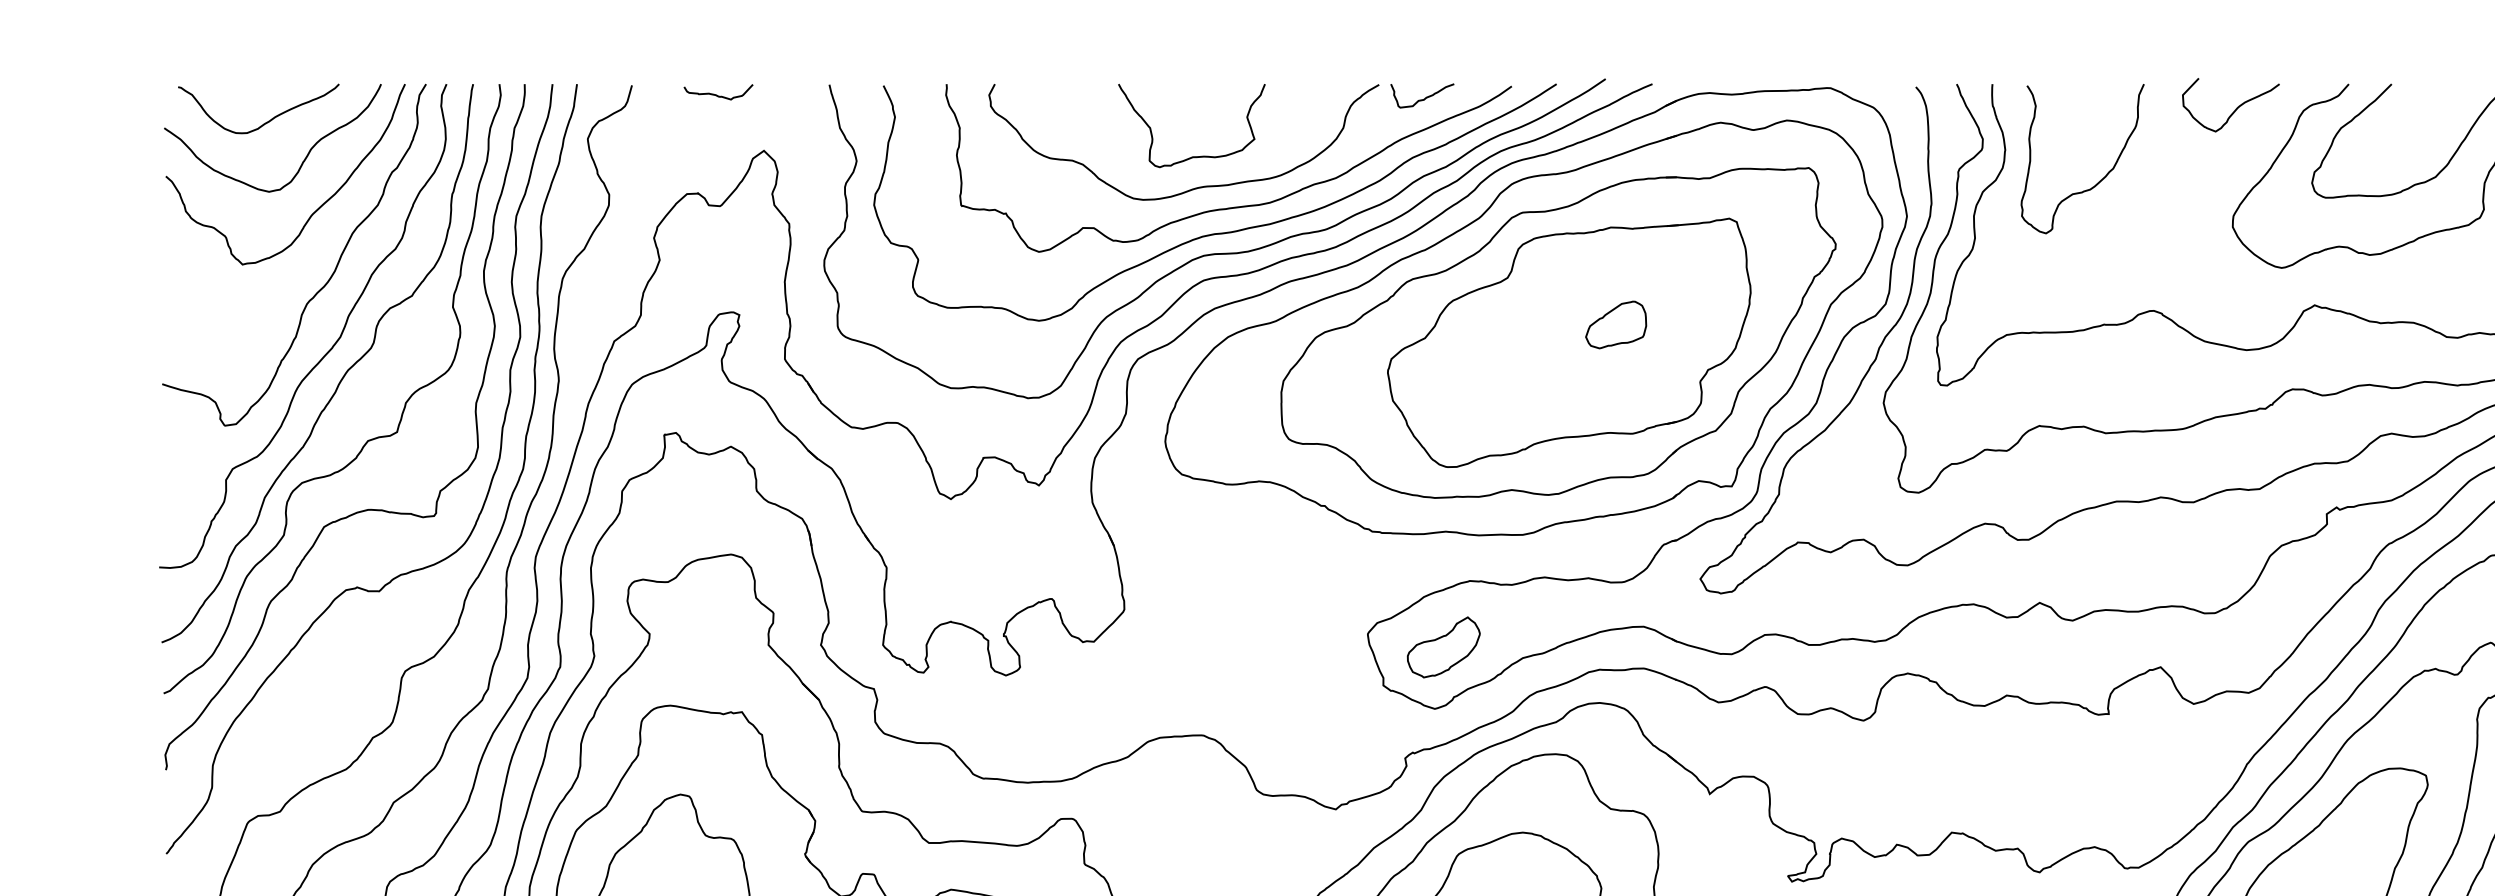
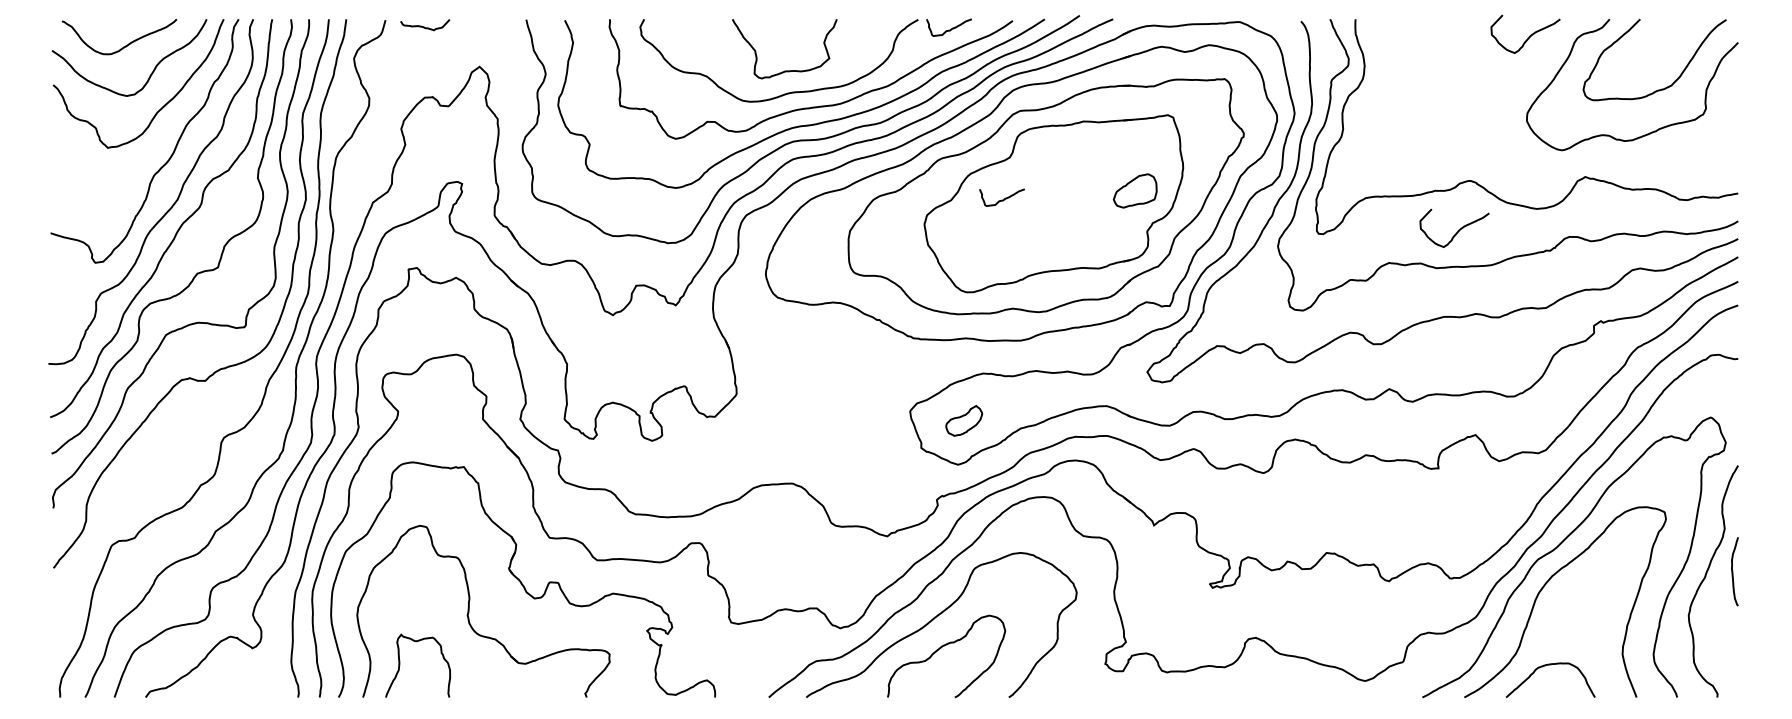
curve: (717, 94) -> (424, 26), moved
curve: (2101, 178) -> (1433, 86), removed
part: (1615, 324) -> (1134, 190), moved
curve: (1495, 336) -> (1001, 199), added
curve: (2135, 380) -> (1457, 230), added
part: (1442, 646) -> (963, 420), size x0.7

